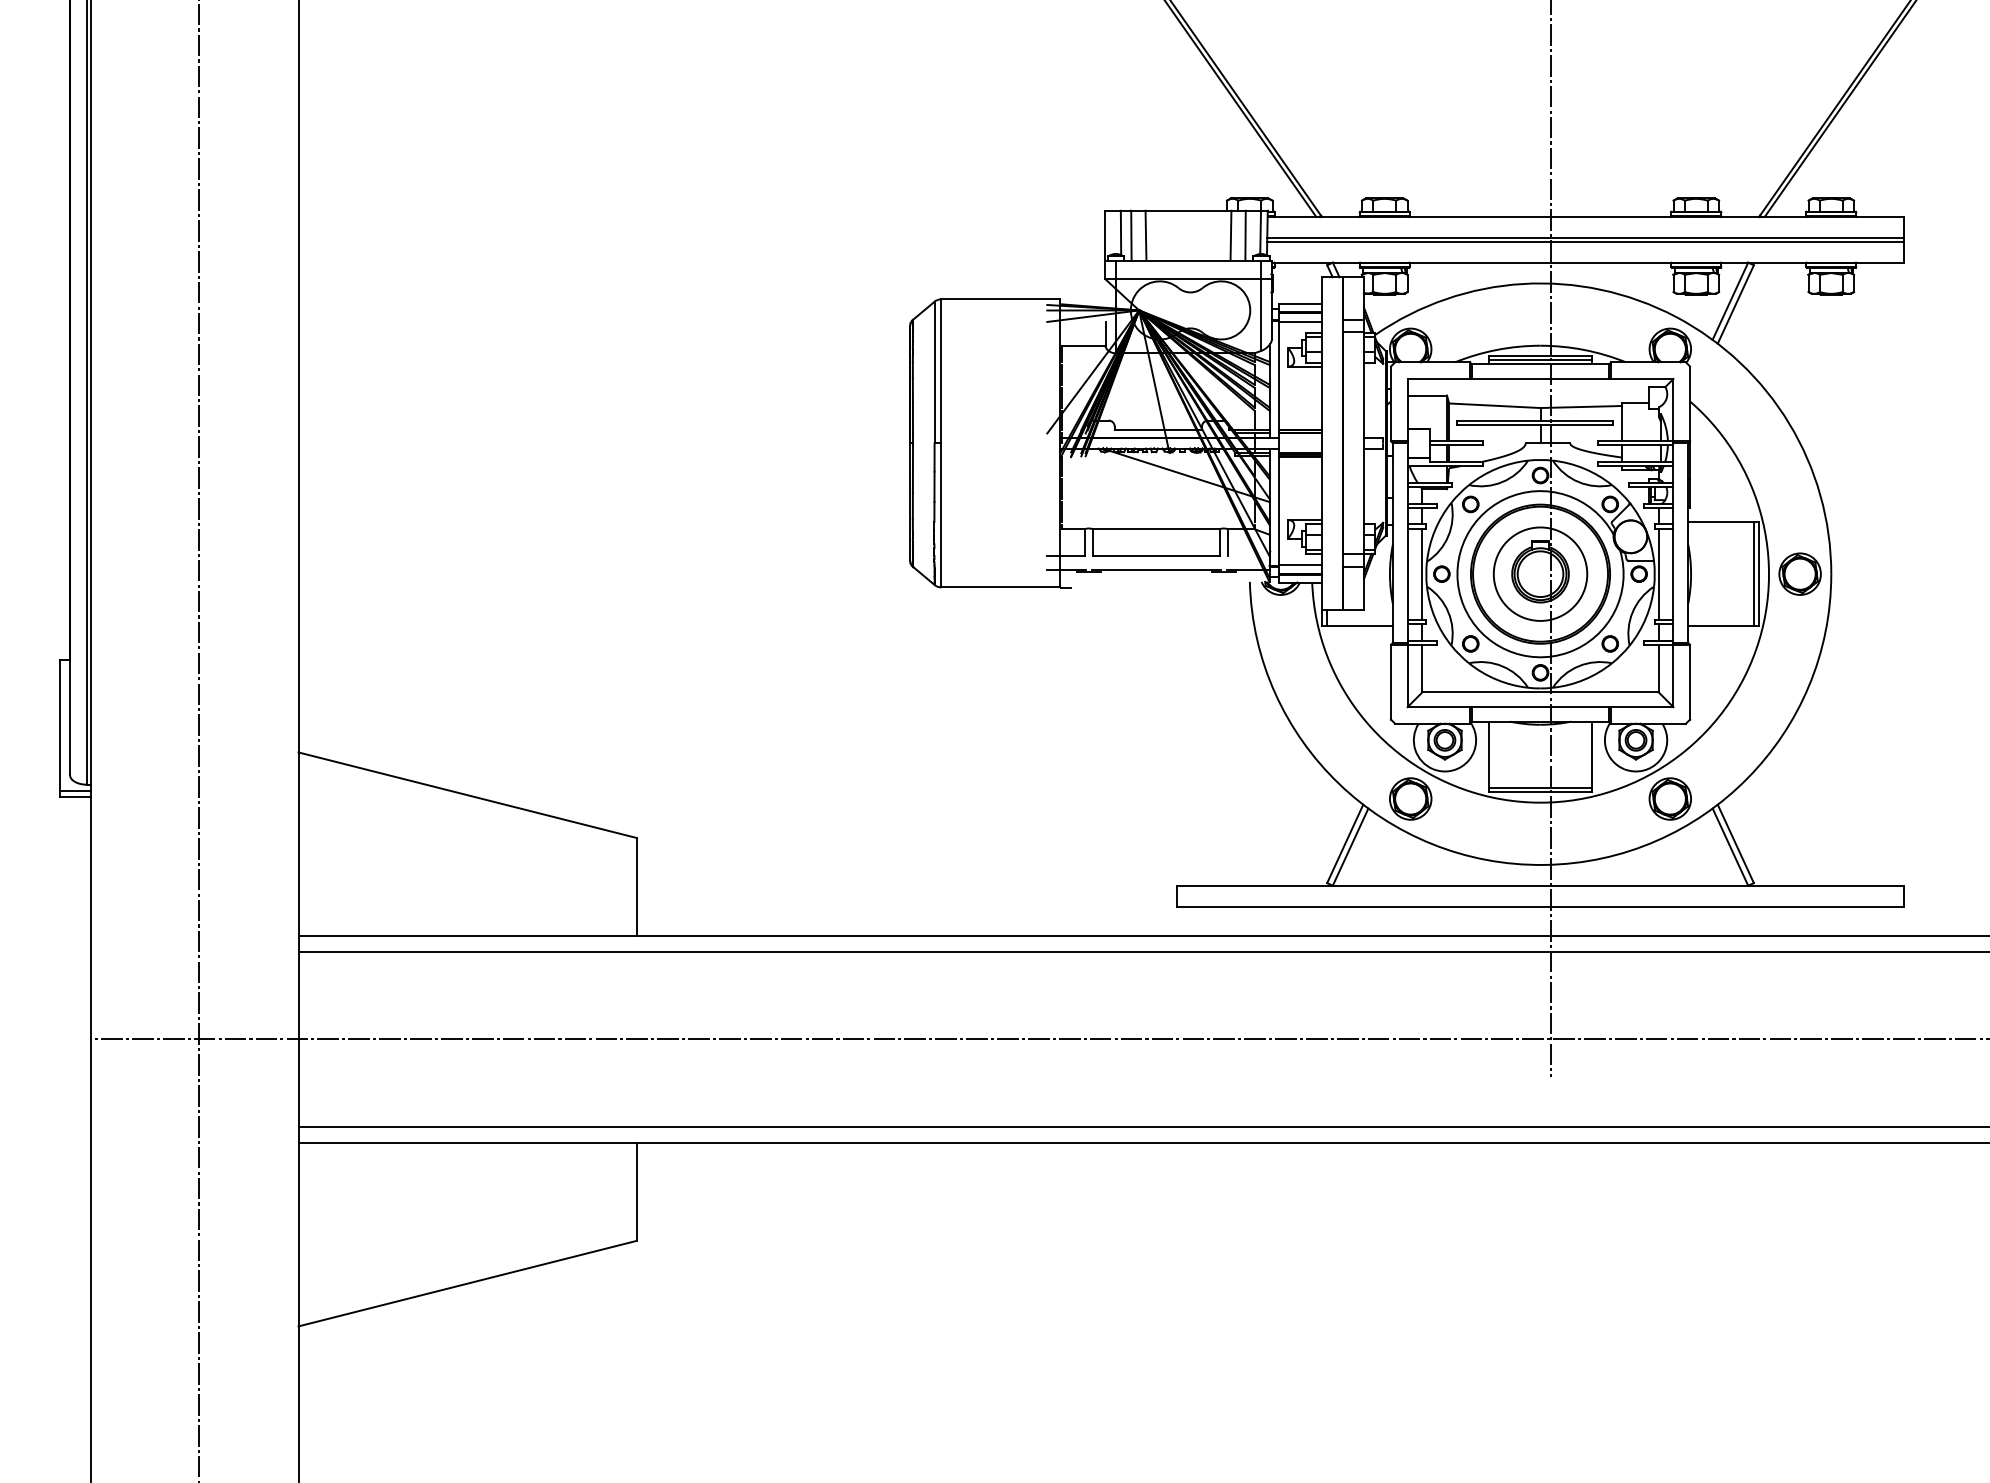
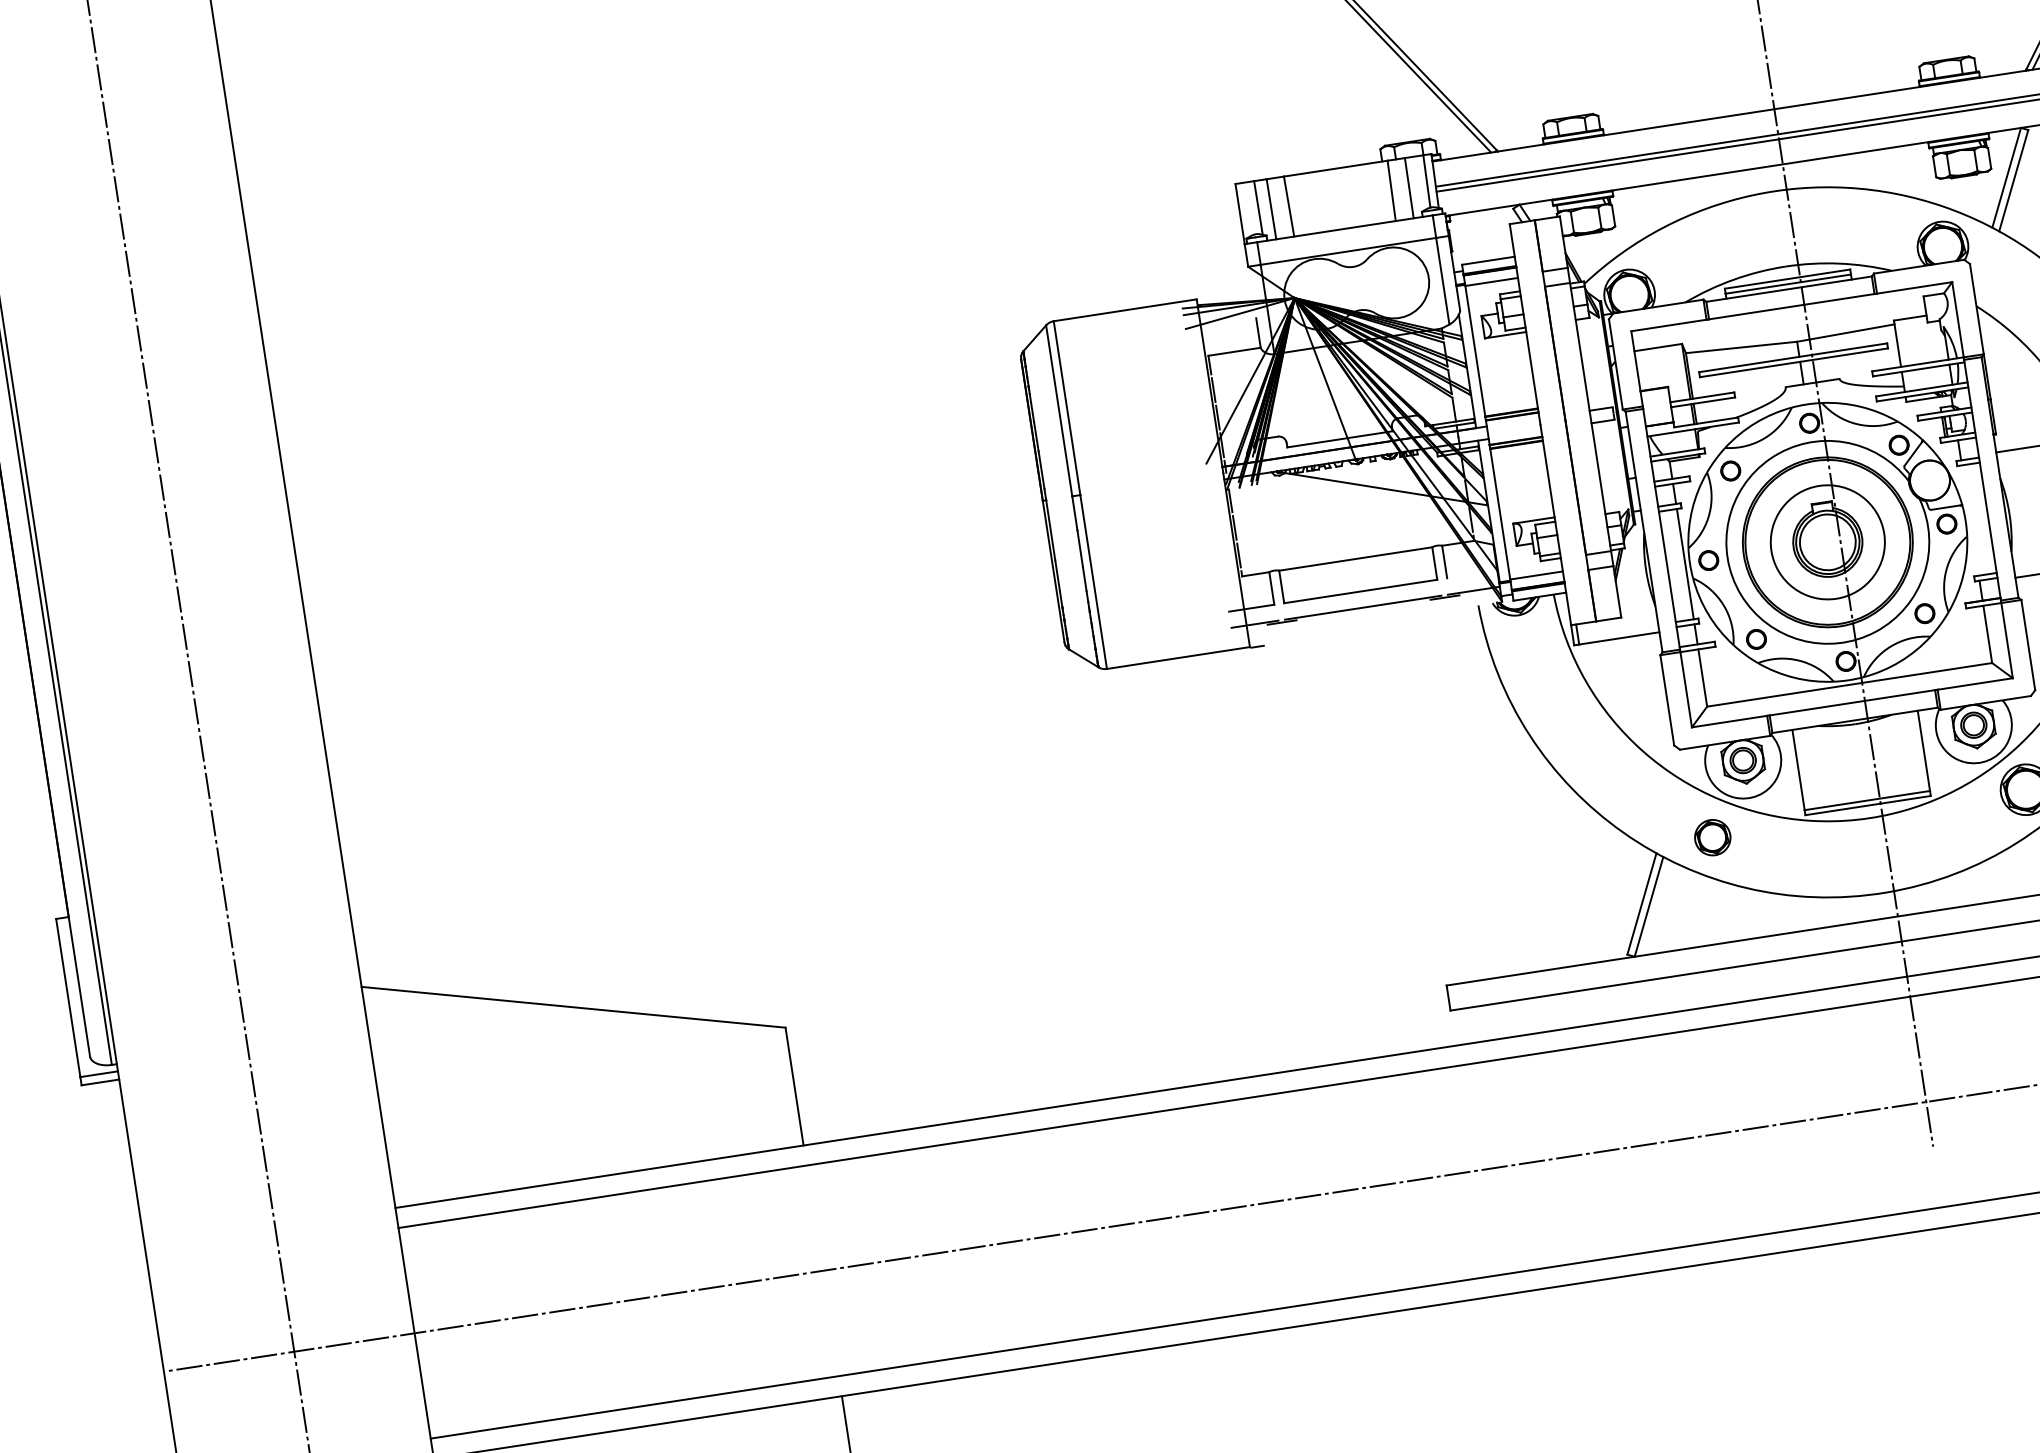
line: (1658, 573) -> (1970, 519), removed
part: (1410, 798) -> (1712, 837), size x0.7

